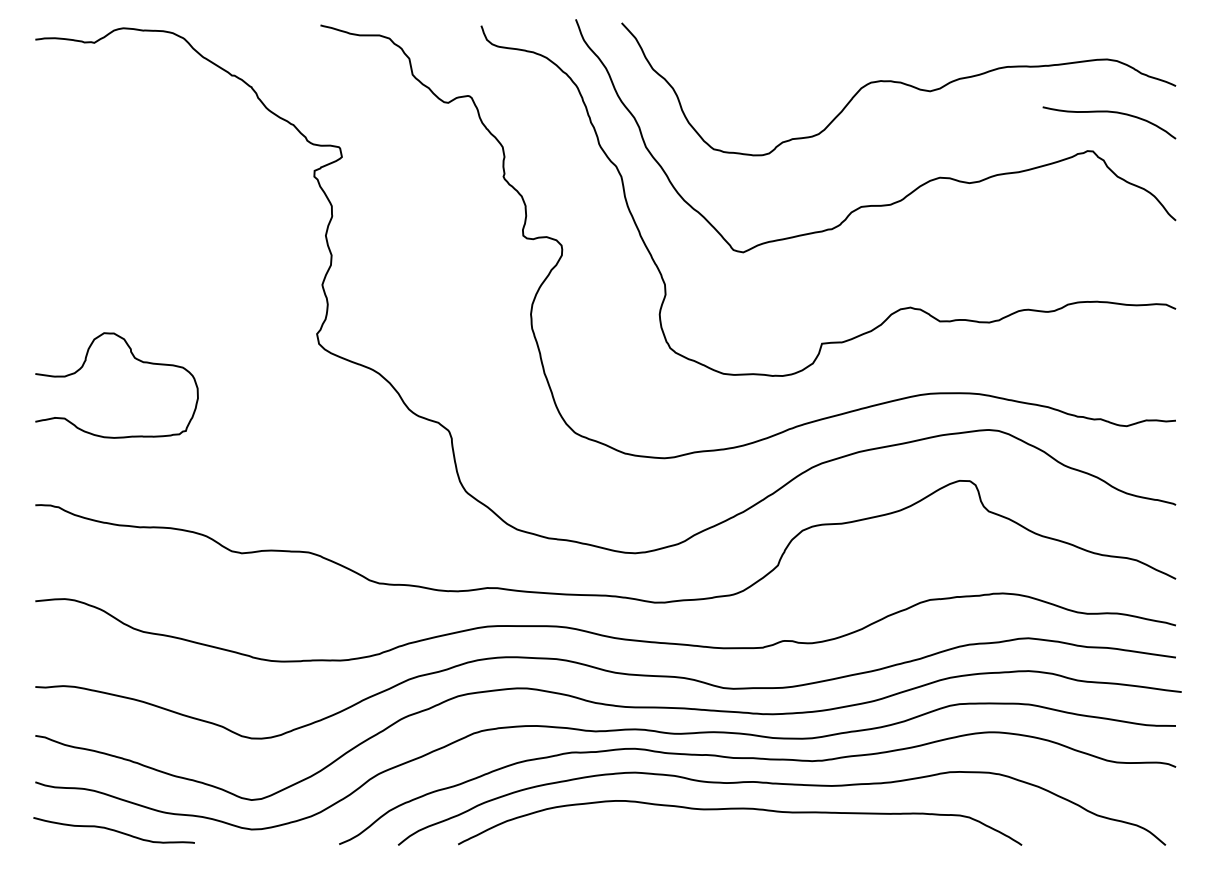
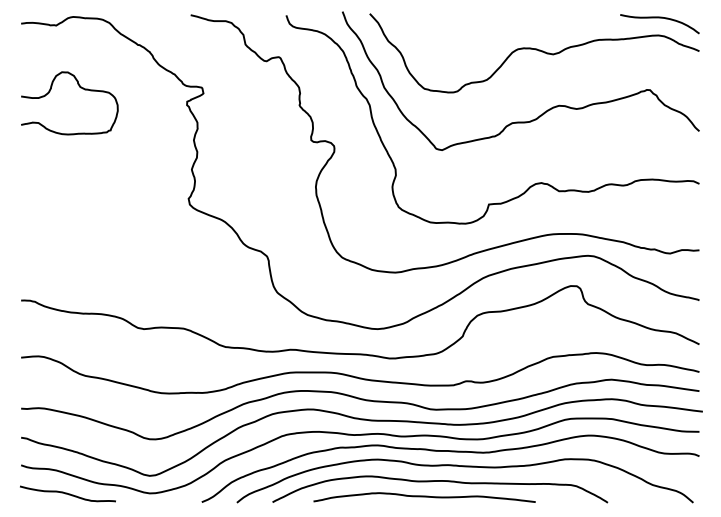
curve: (1108, 113) -> (659, 18), moved
curve: (135, 360) -> (80, 88), moved
curve: (713, 836) -> (424, 497), added

